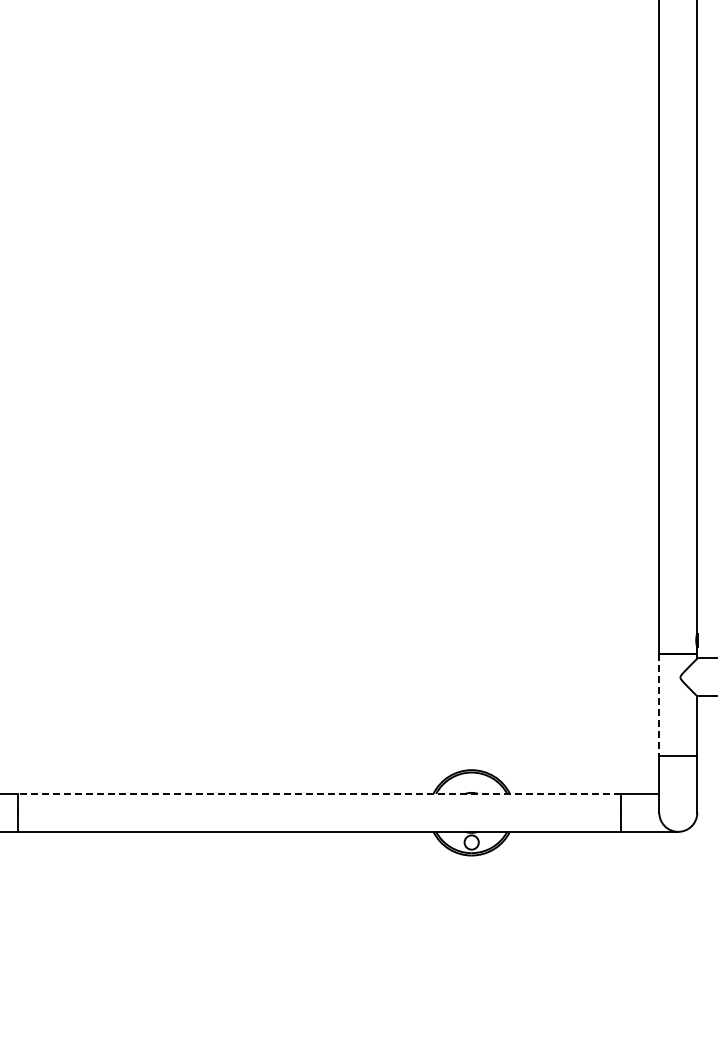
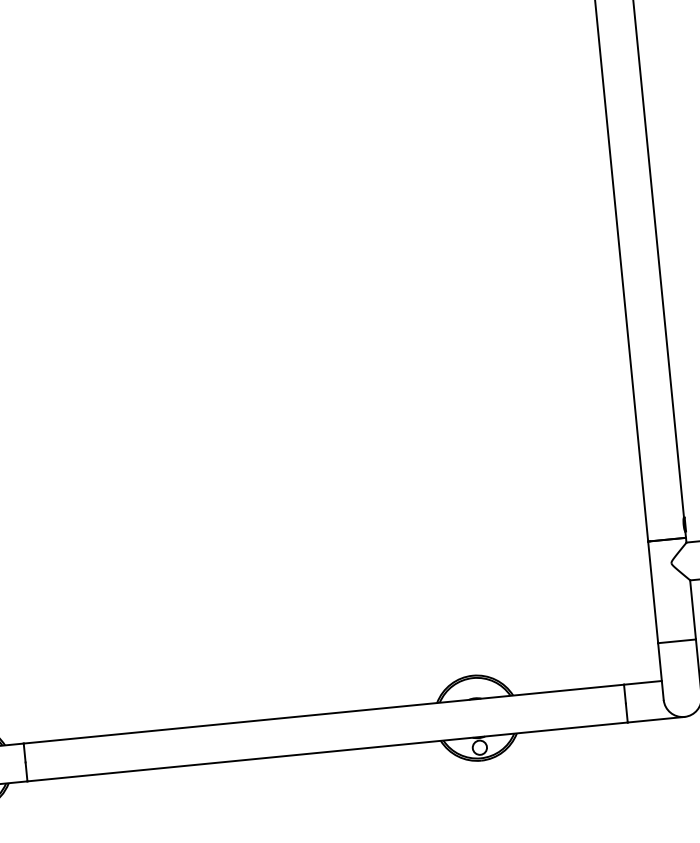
line: (659, 705) -> (653, 593), dashed -> solid
line: (319, 793) -> (323, 713), dashed -> solid

